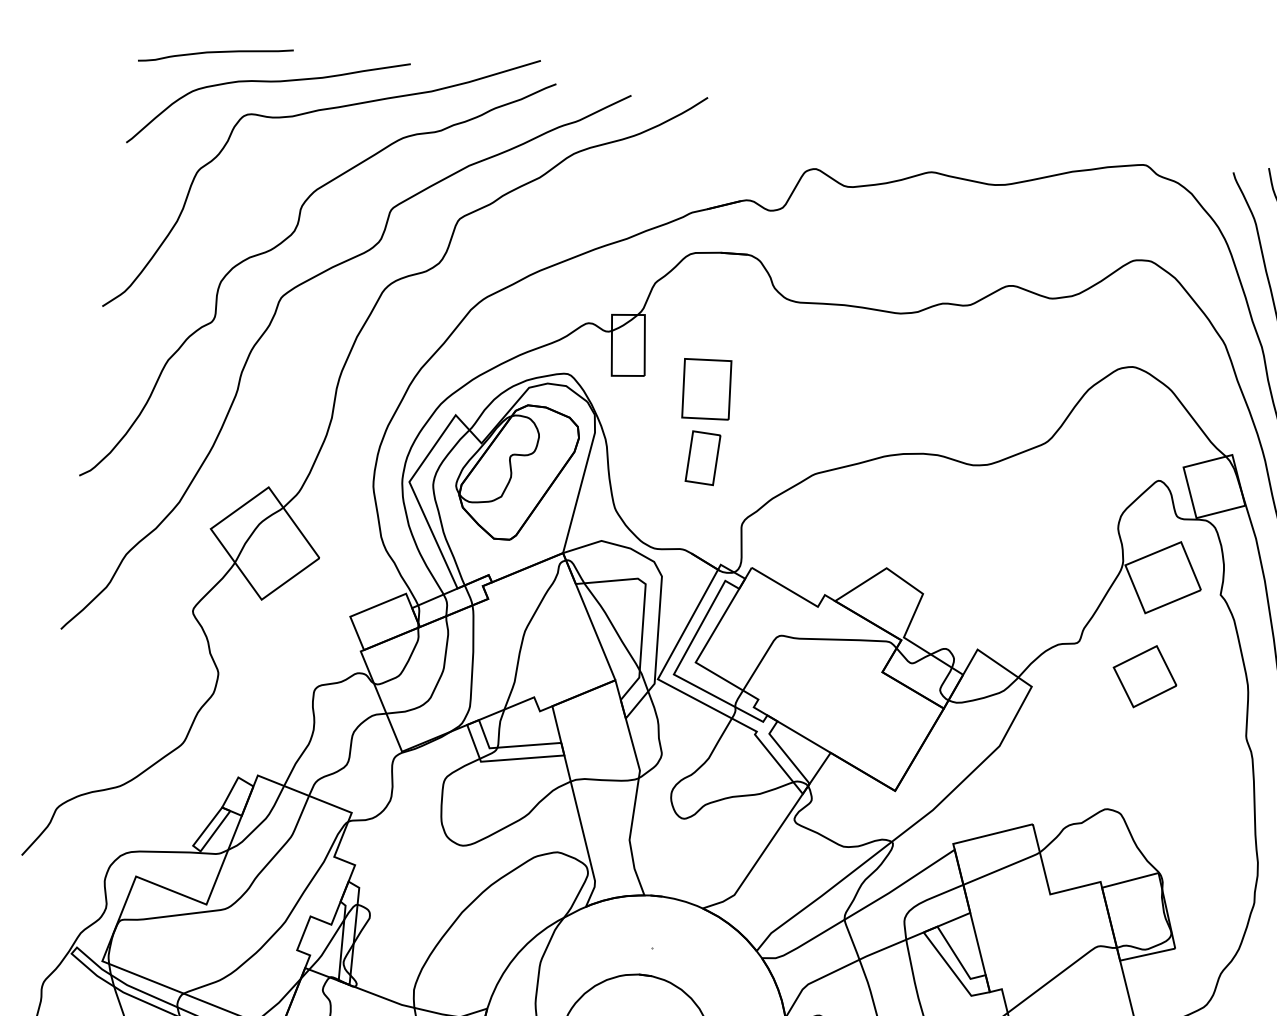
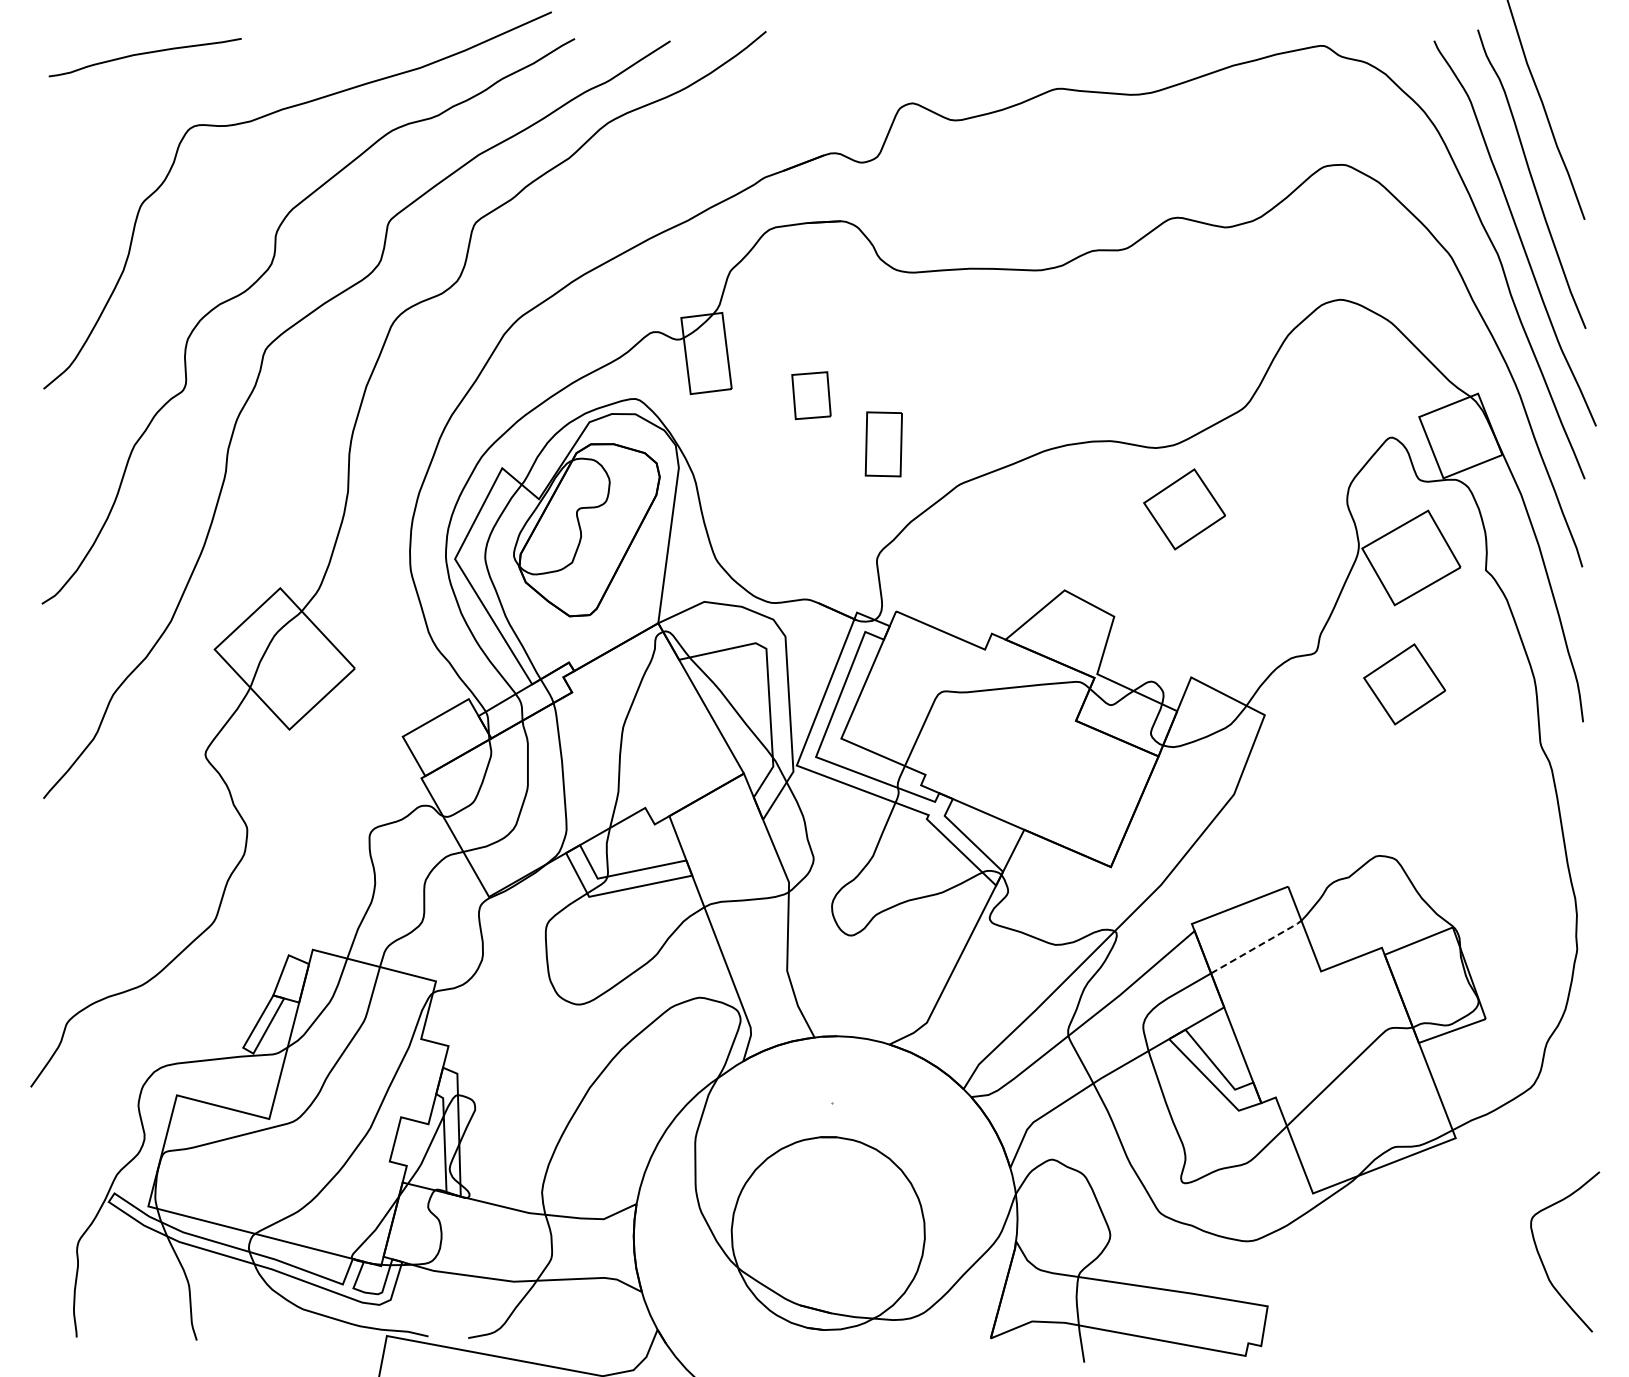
curve: (271, 82) -> (218, 82), removed
part: (706, 389) -> (811, 395), size x0.6
part: (702, 458) -> (883, 444), moved
part: (989, 516) -> (1184, 509), added
line: (1002, 868) -> (1257, 946), solid -> dashed

